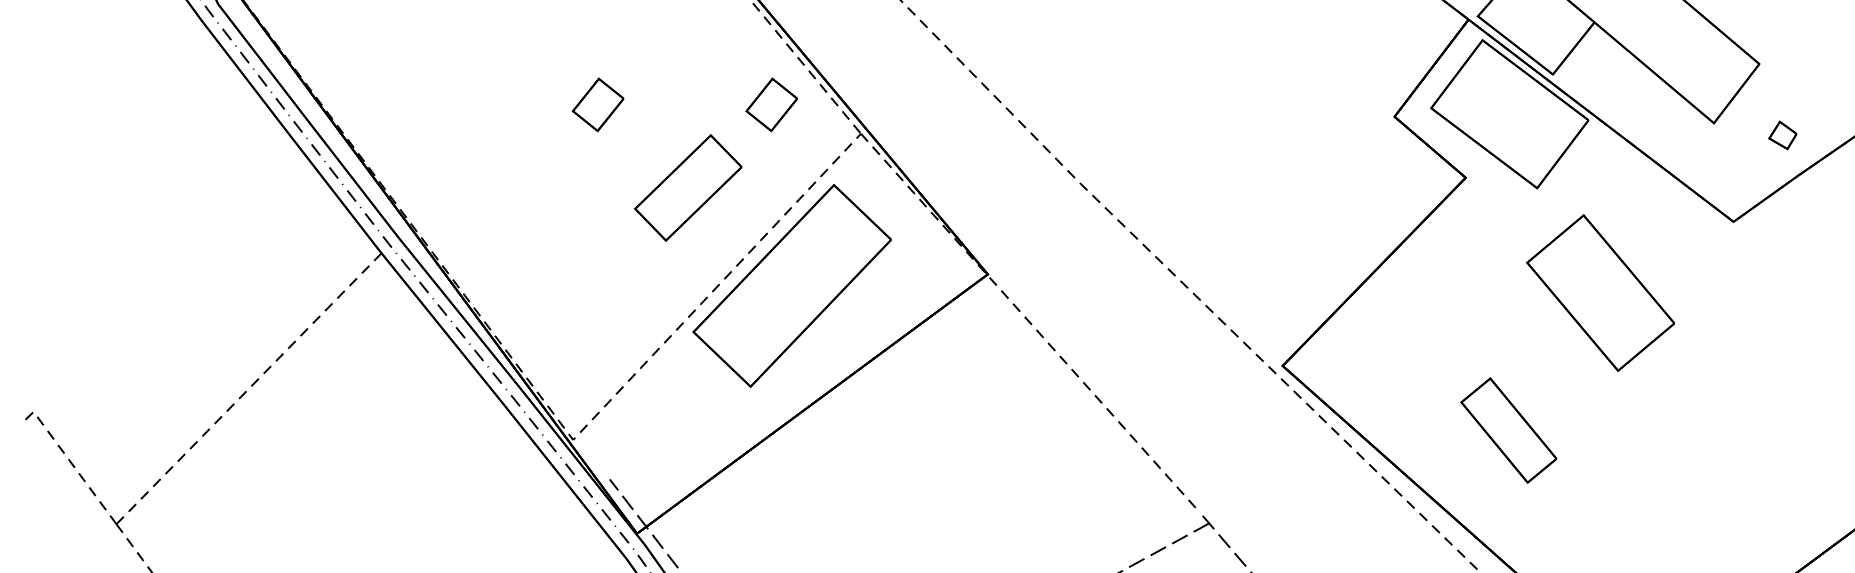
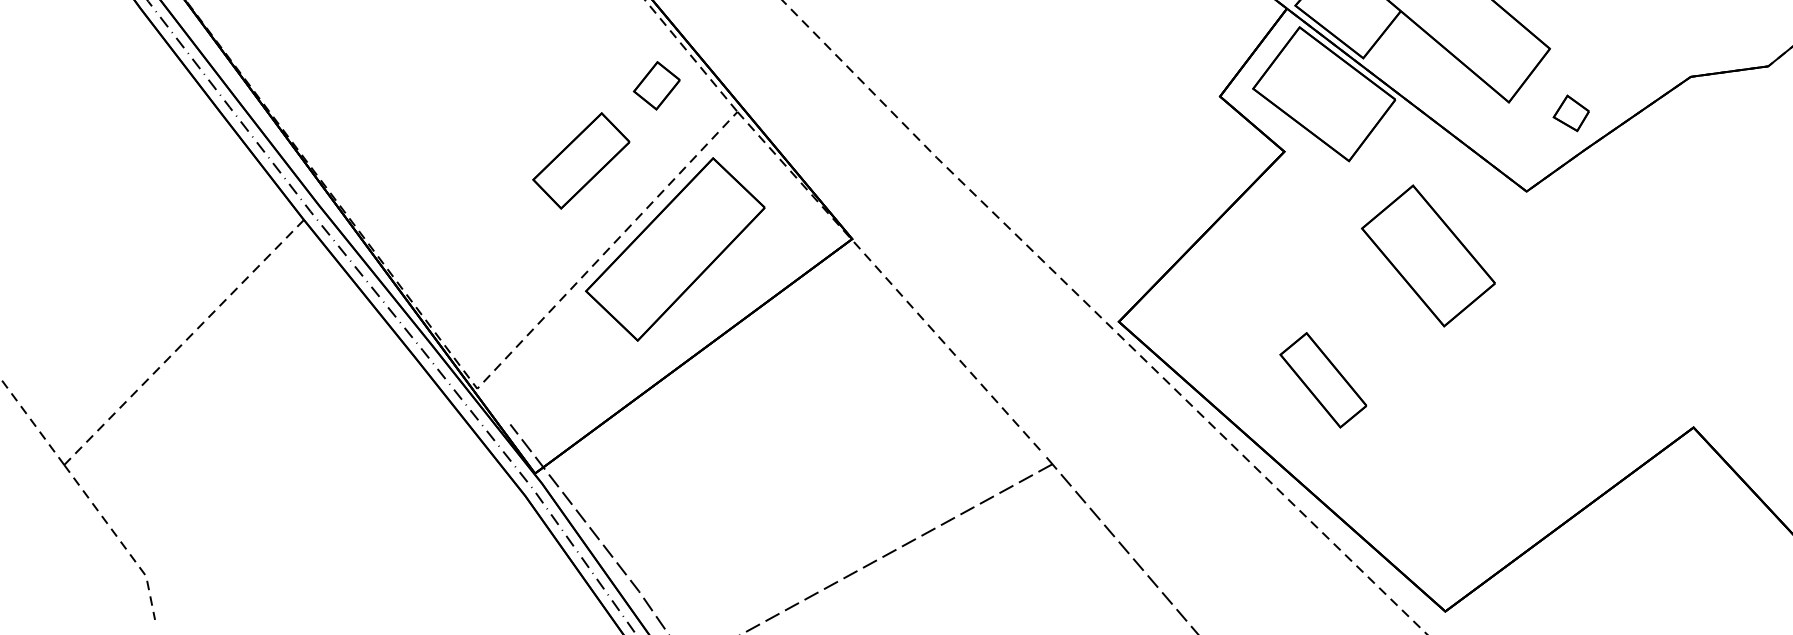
part: (597, 104) -> (499, 85), removed
part: (1782, 135) -> (1570, 113), size x1.43
part: (1599, 292) -> (1427, 255), moved

